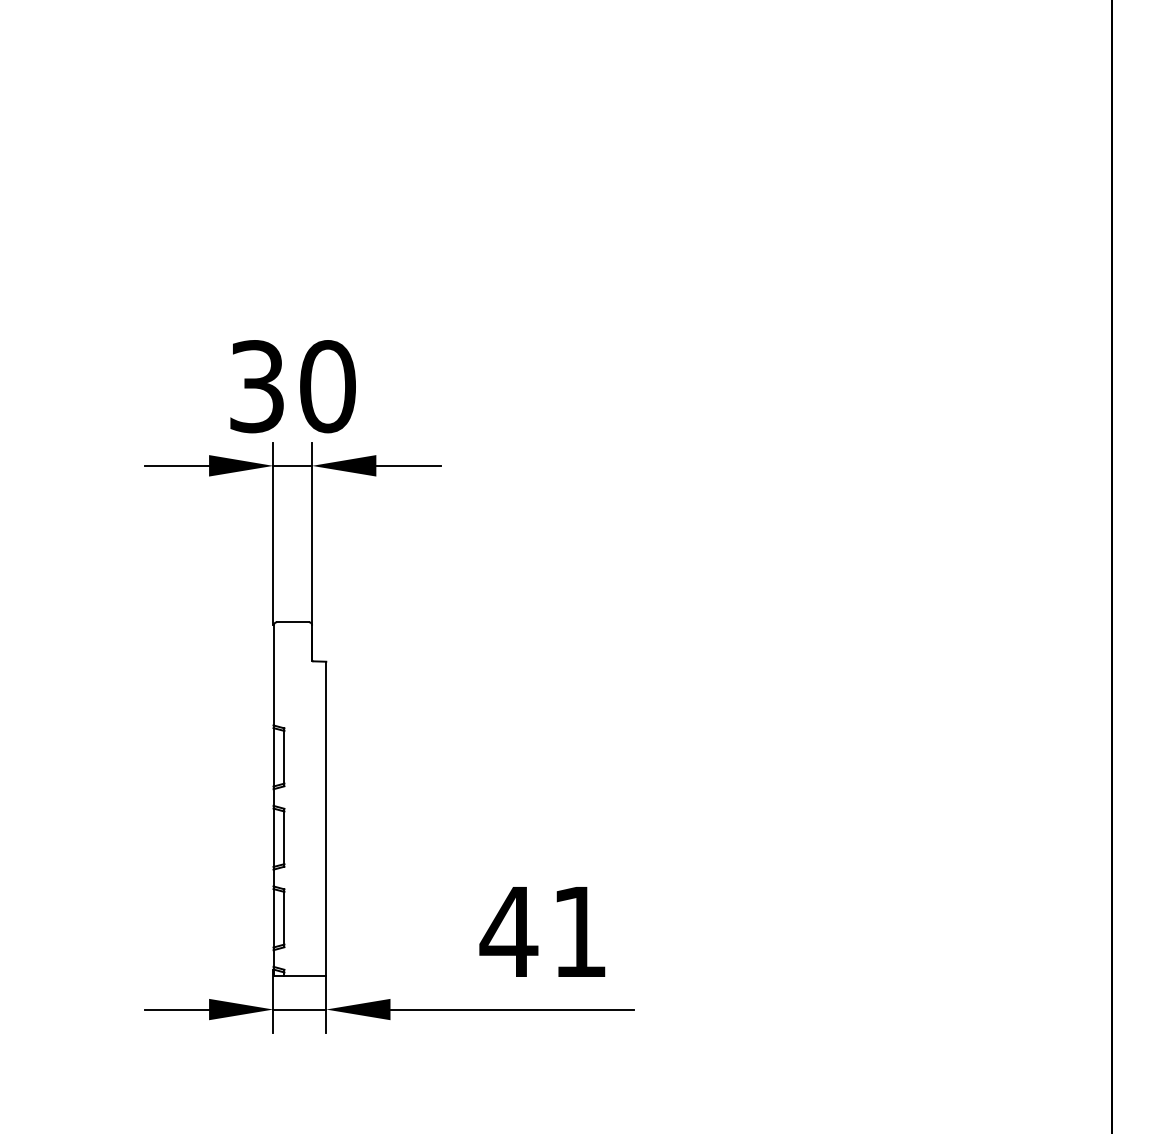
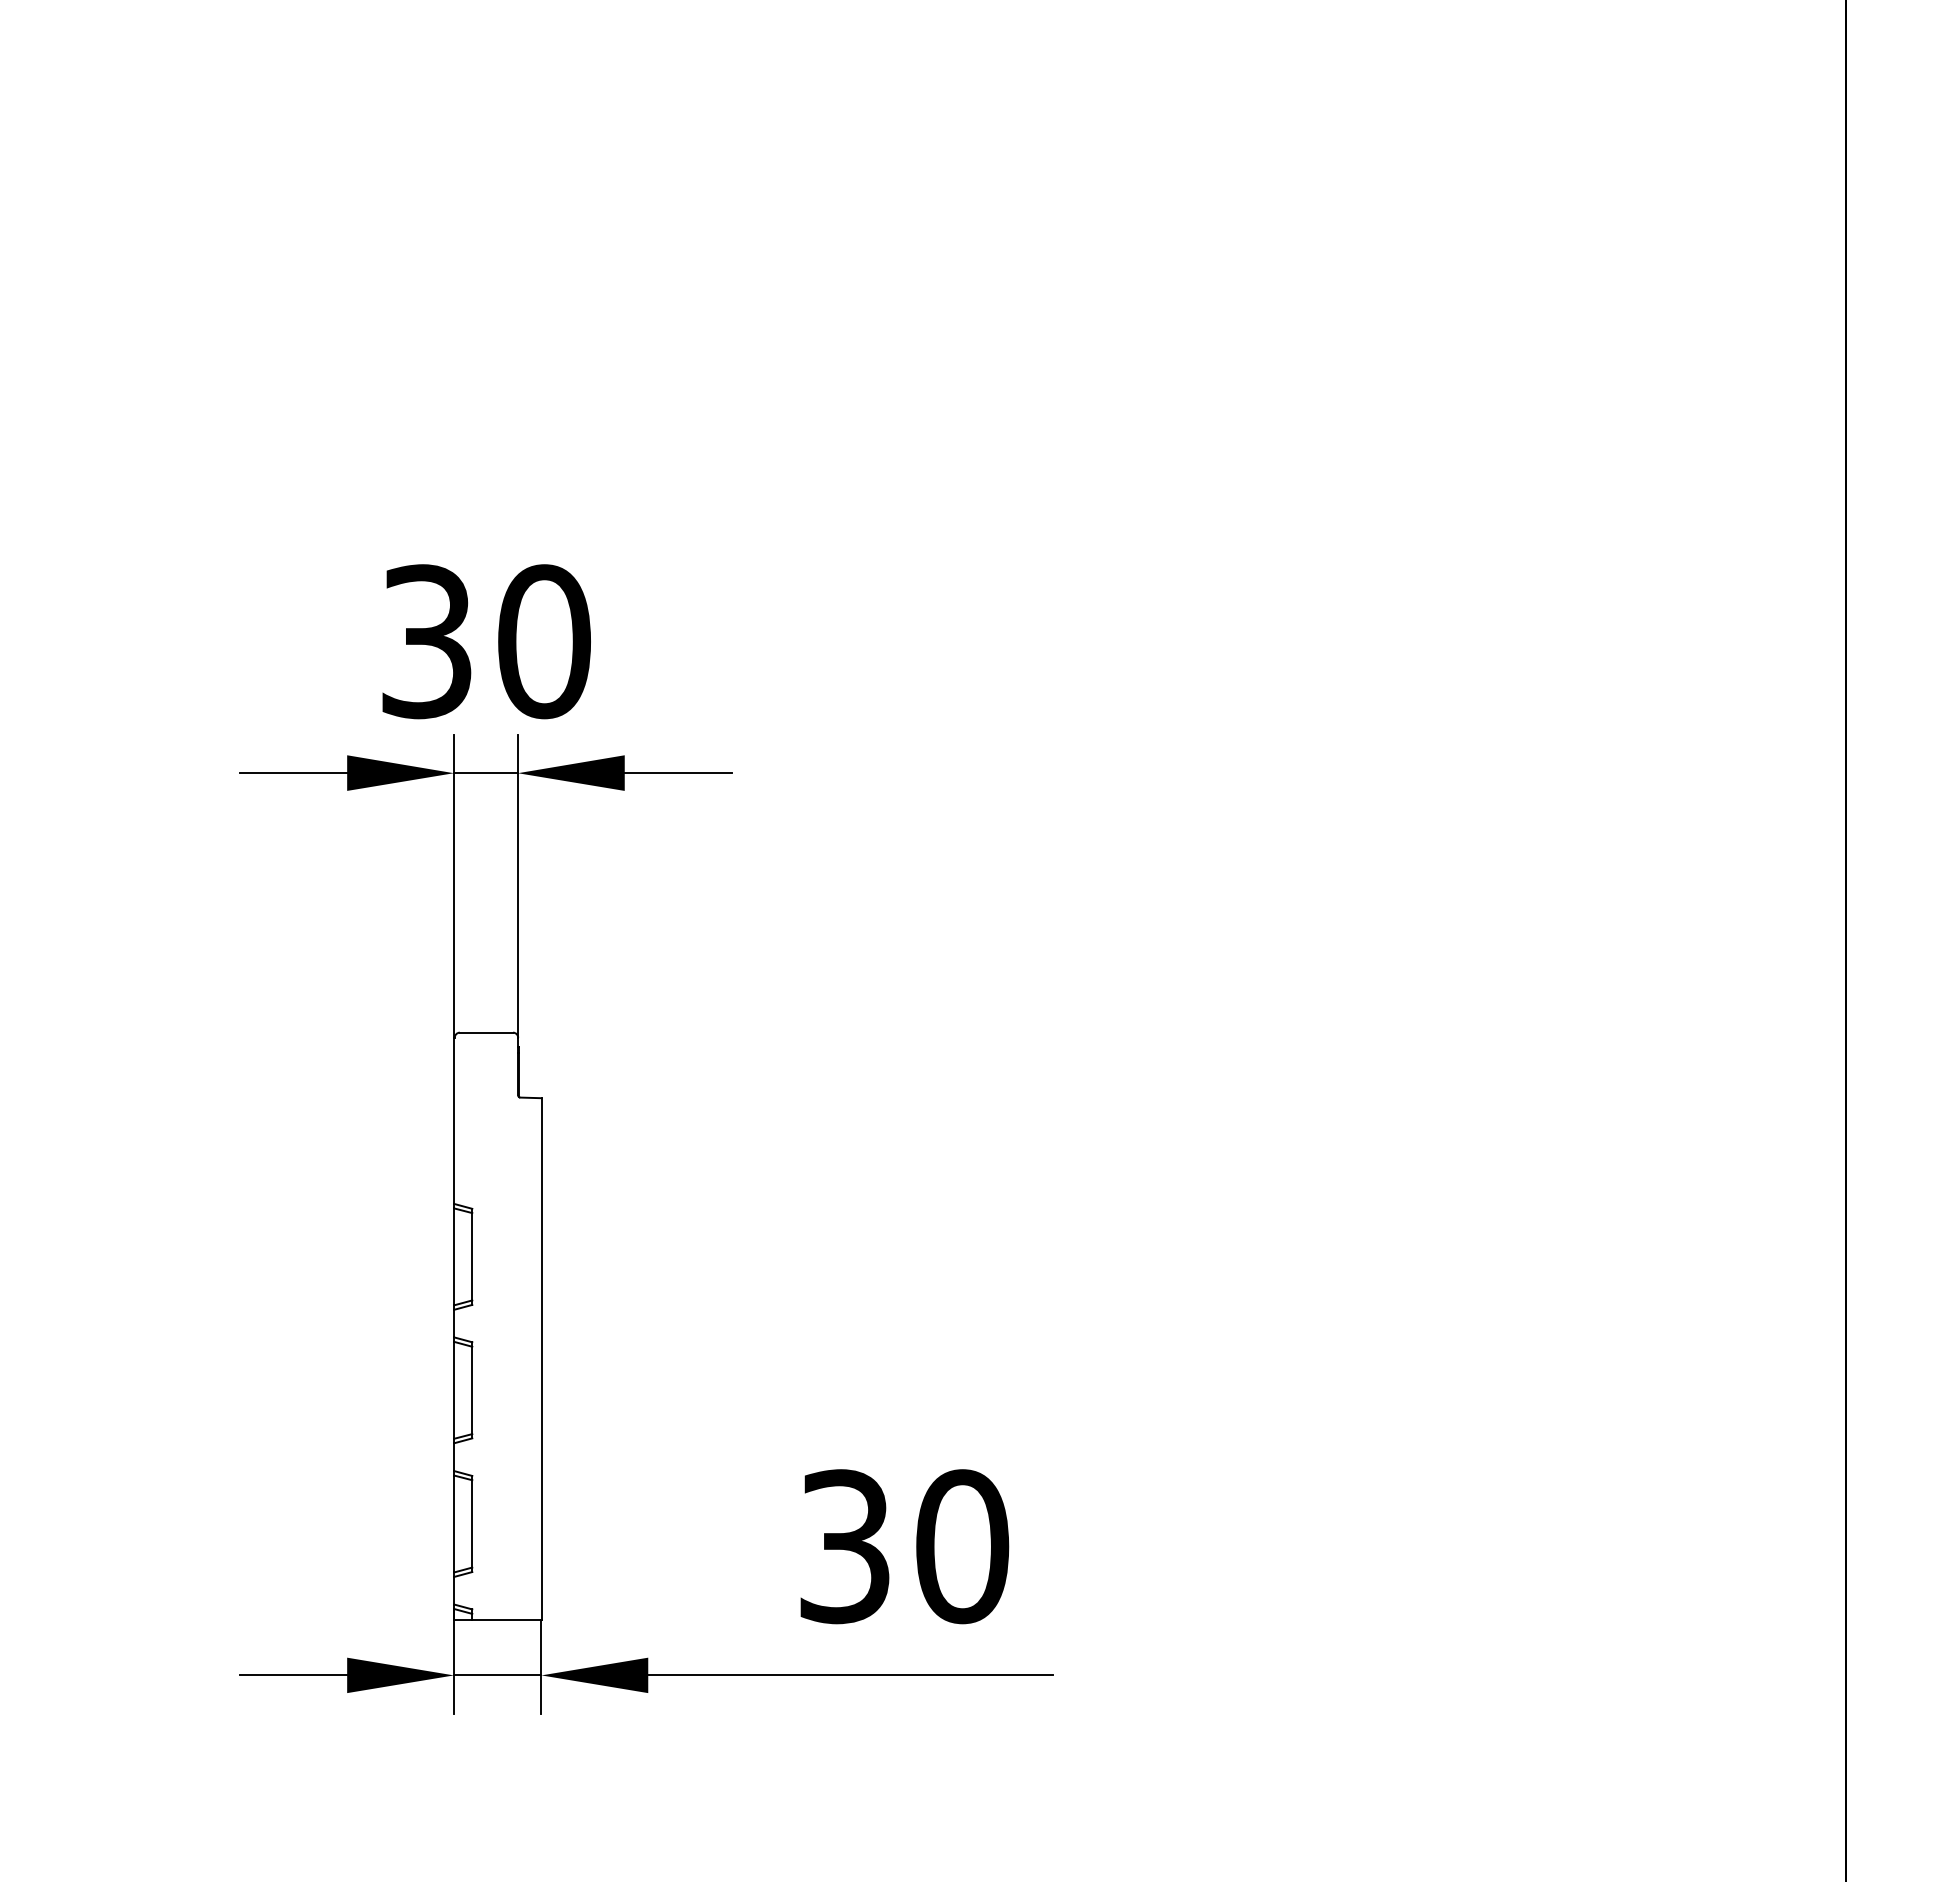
text: (543, 931) -> (902, 1545), 41 -> 30

